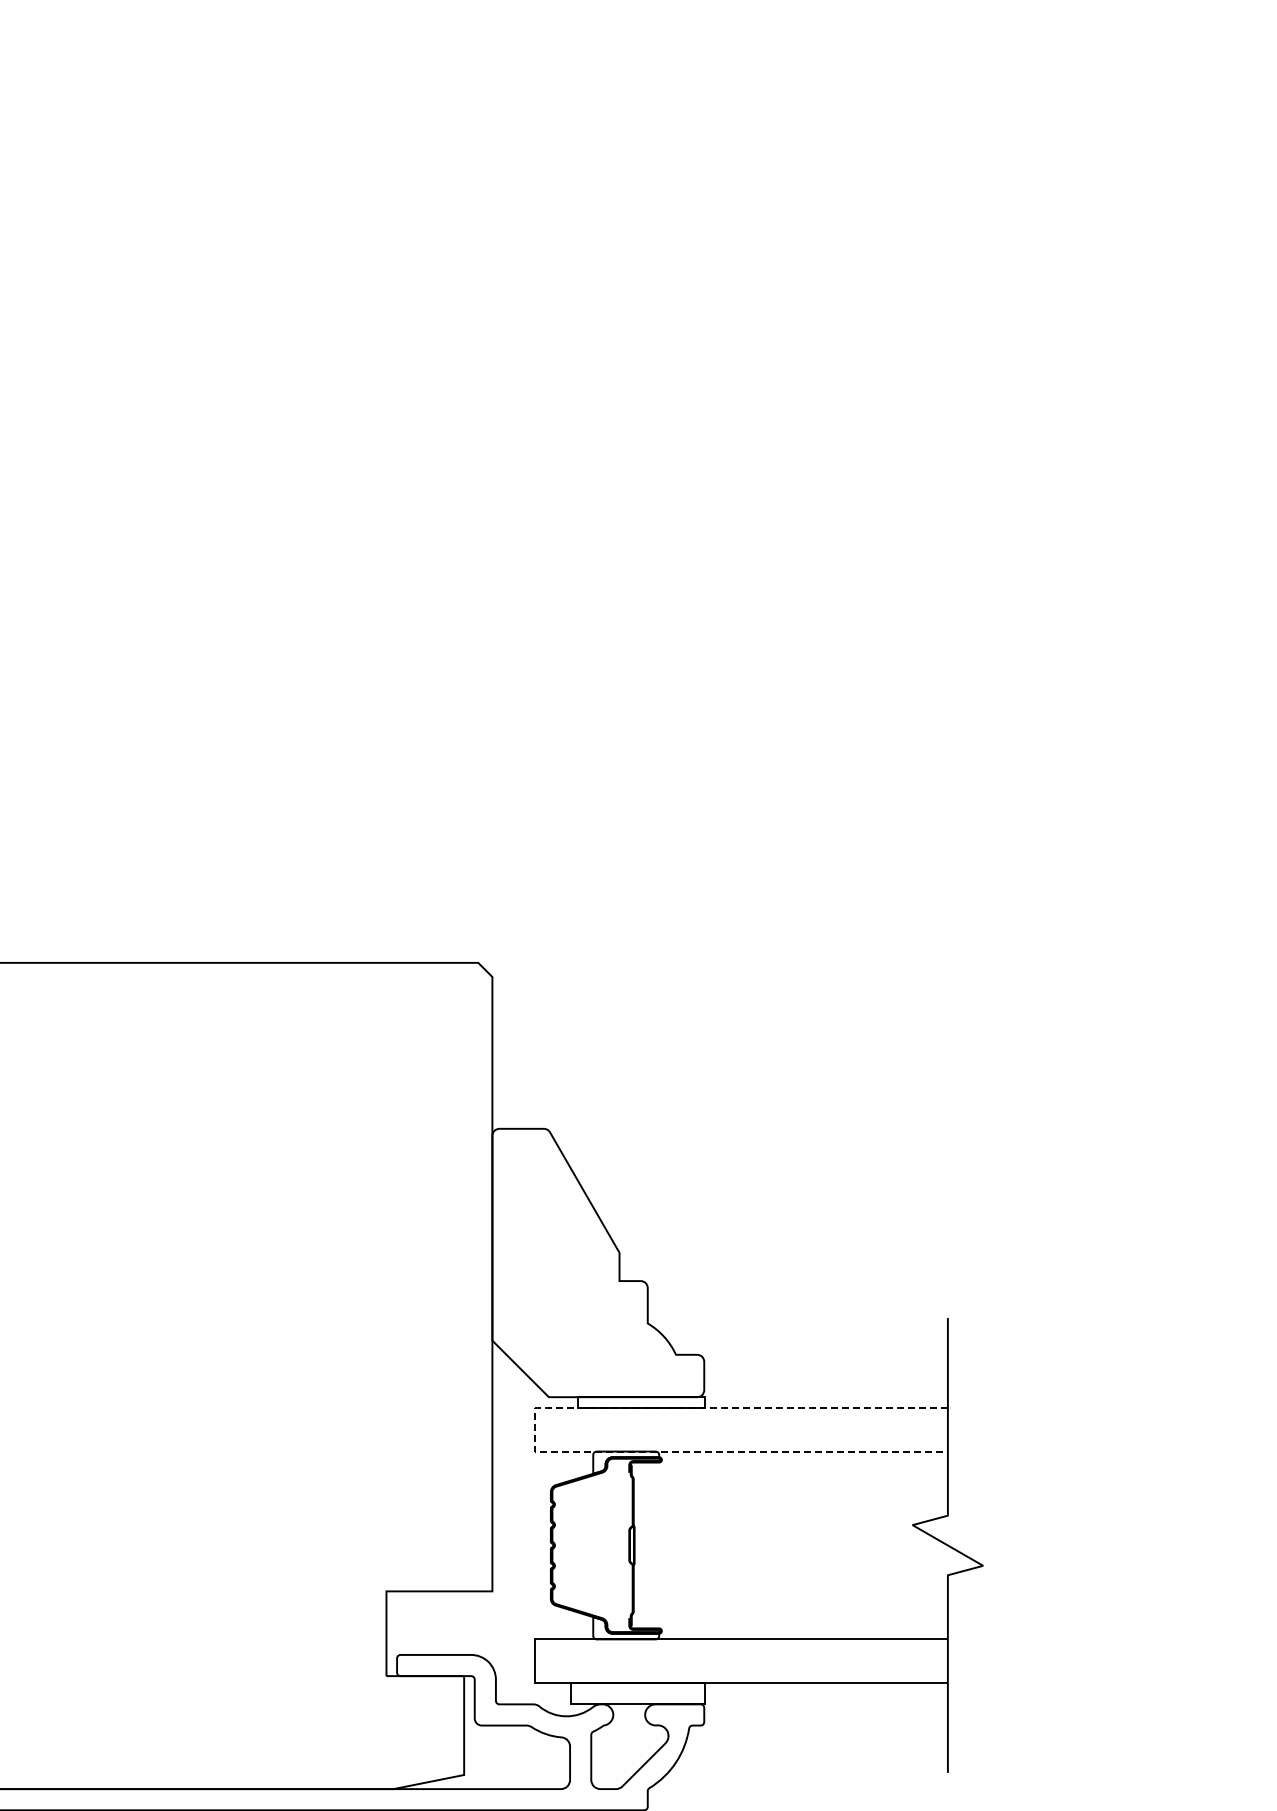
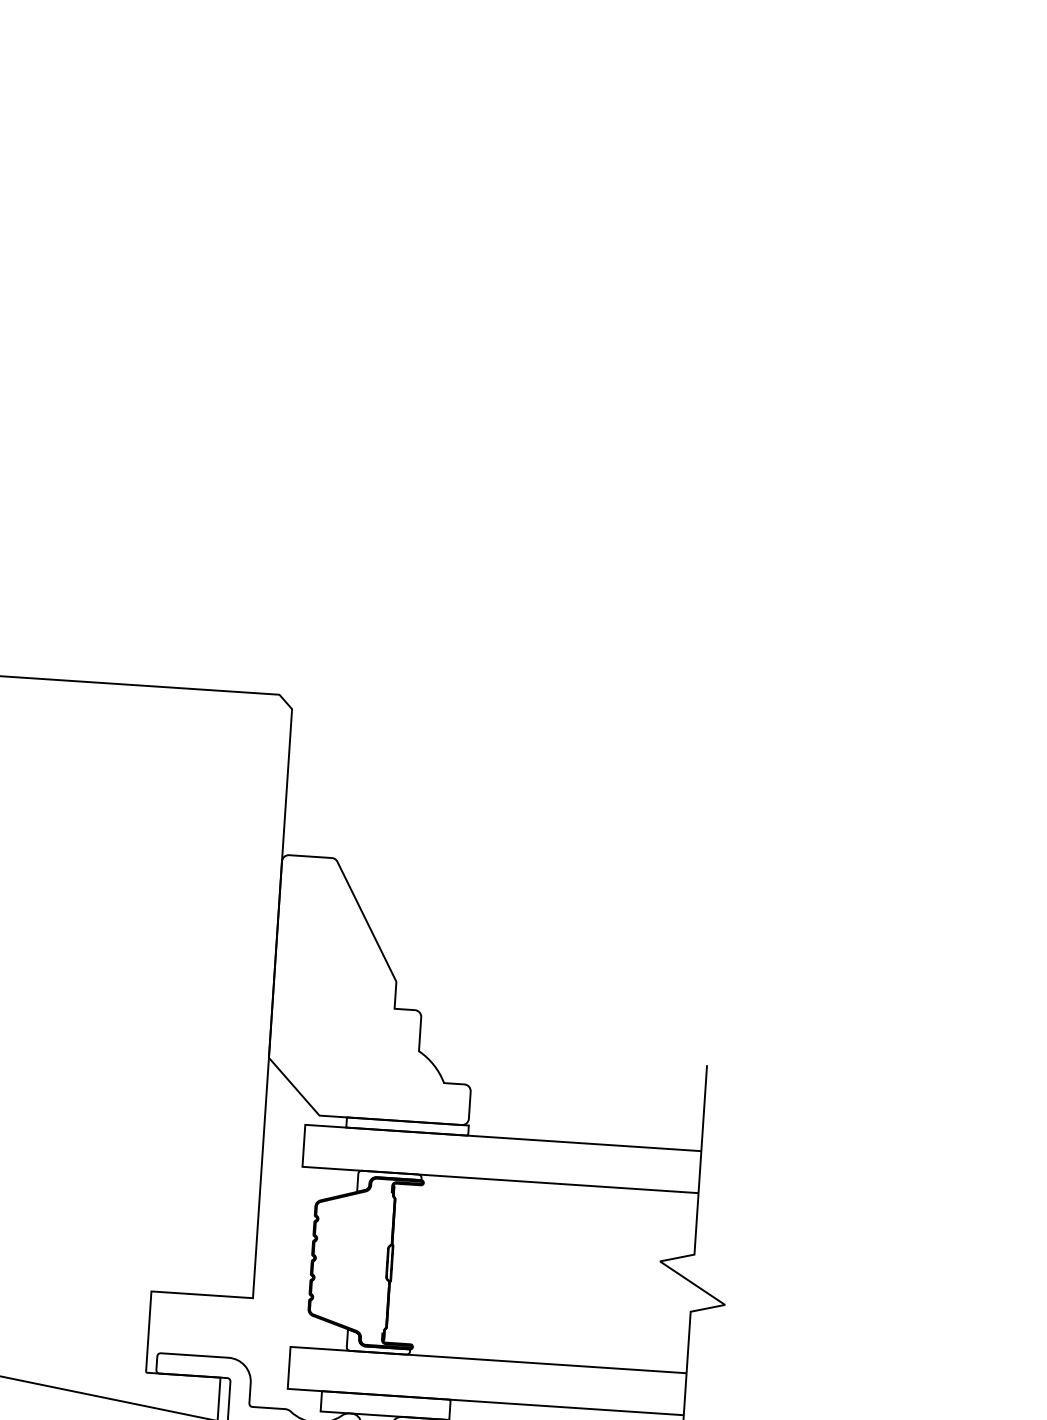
line: (534, 1429) -> (303, 1145), dashed -> solid

